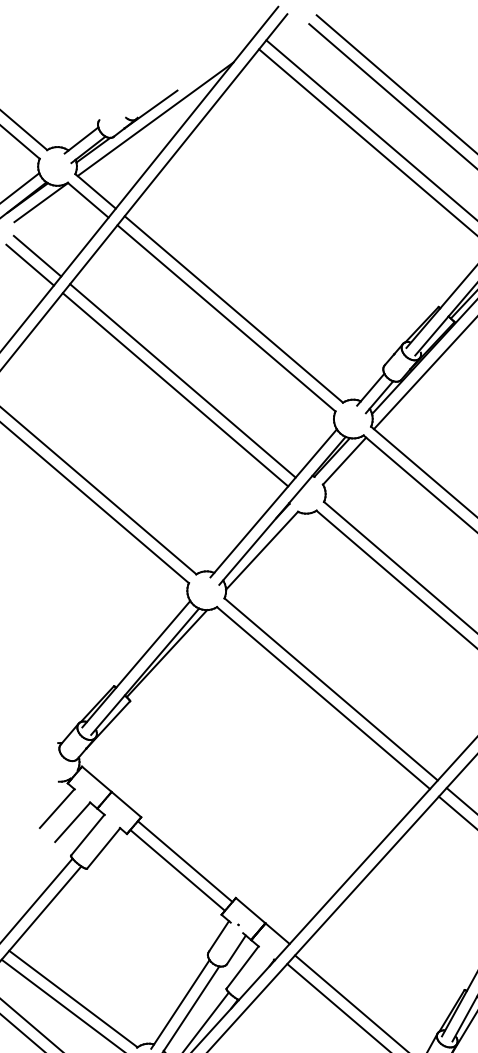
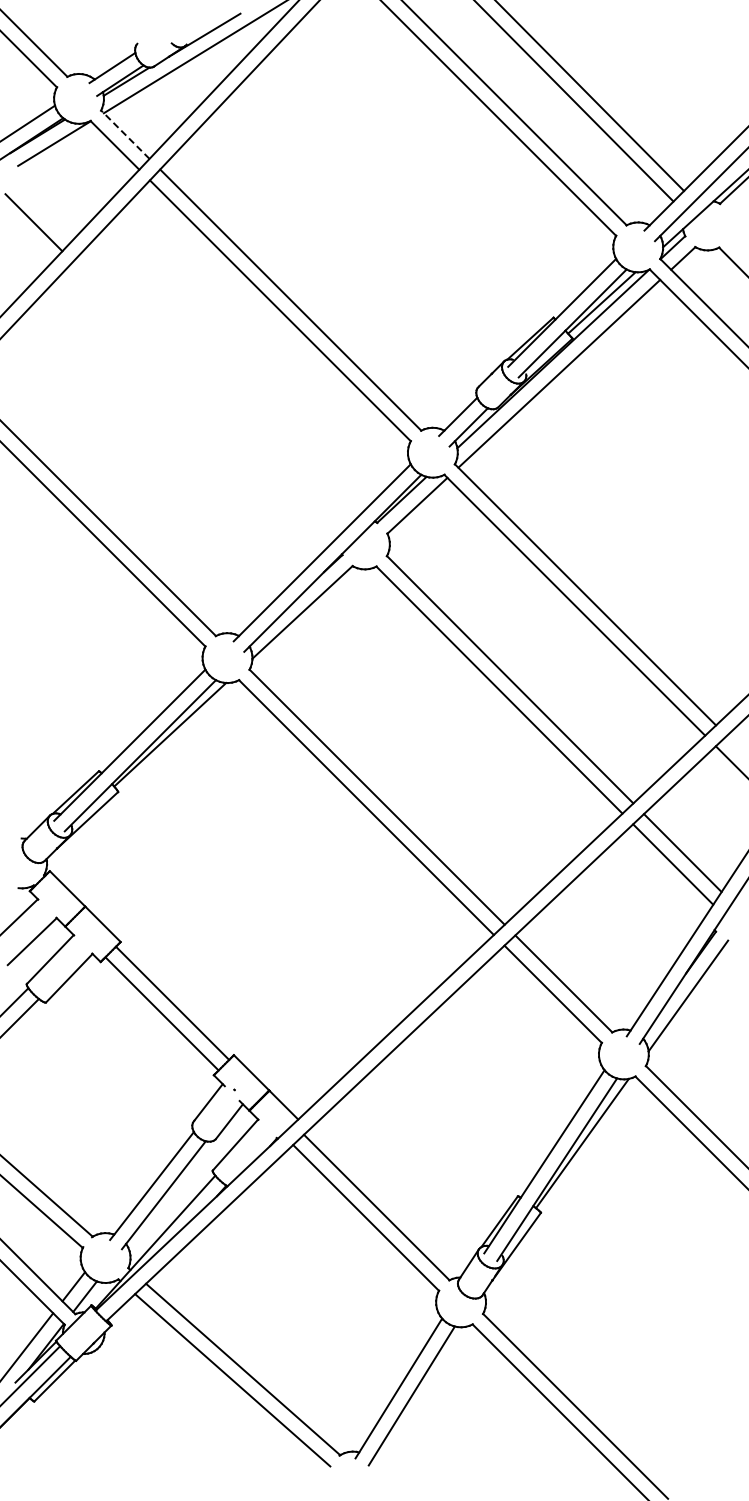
line: (94, 191) -> (124, 134), solid -> dashed
line: (37, 255) -> (44, 211), removed
line: (183, 380) -> (218, 386), removed
line: (175, 389) -> (207, 396), removed

